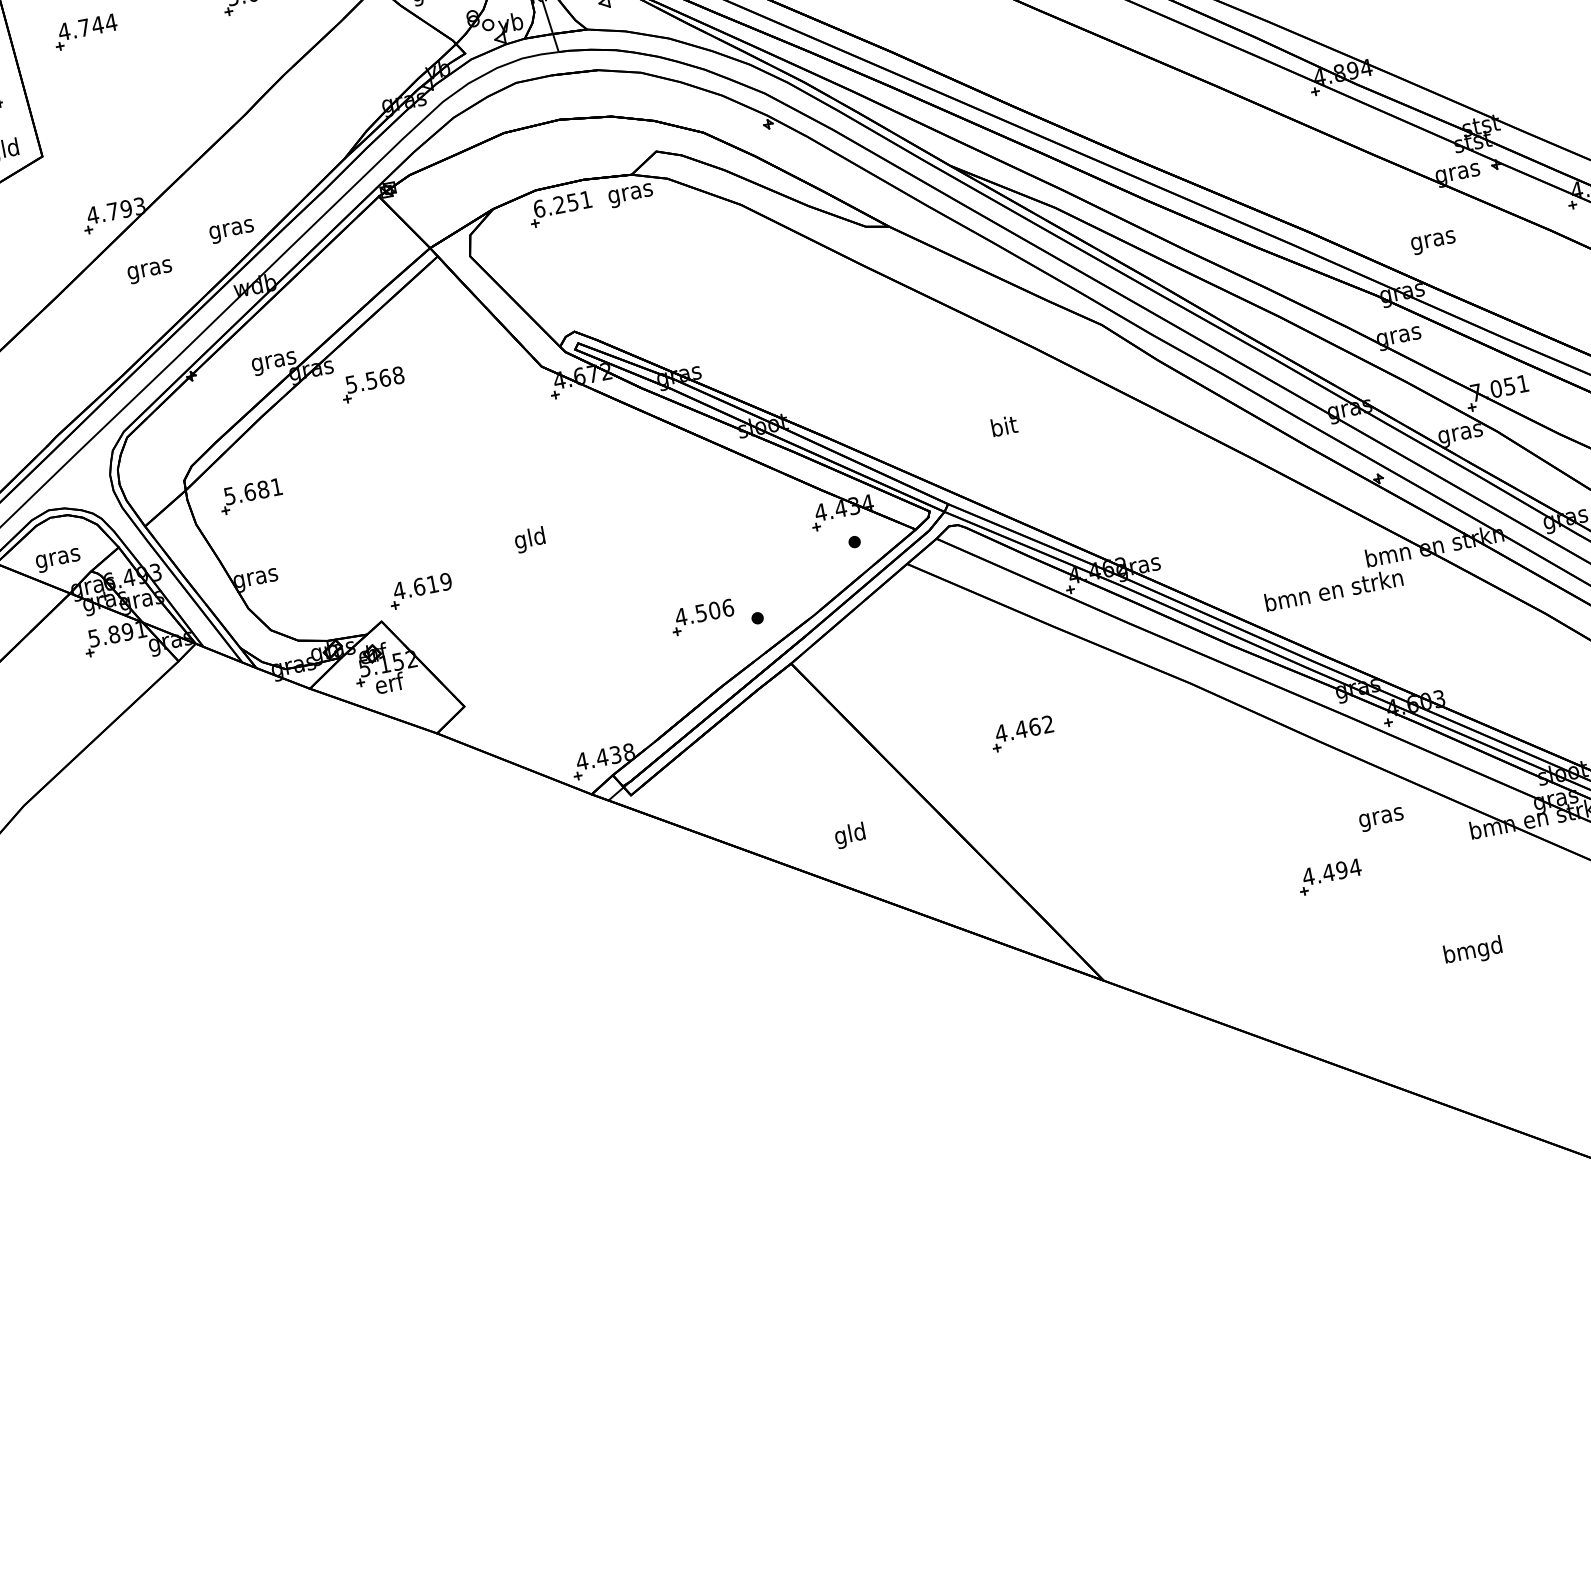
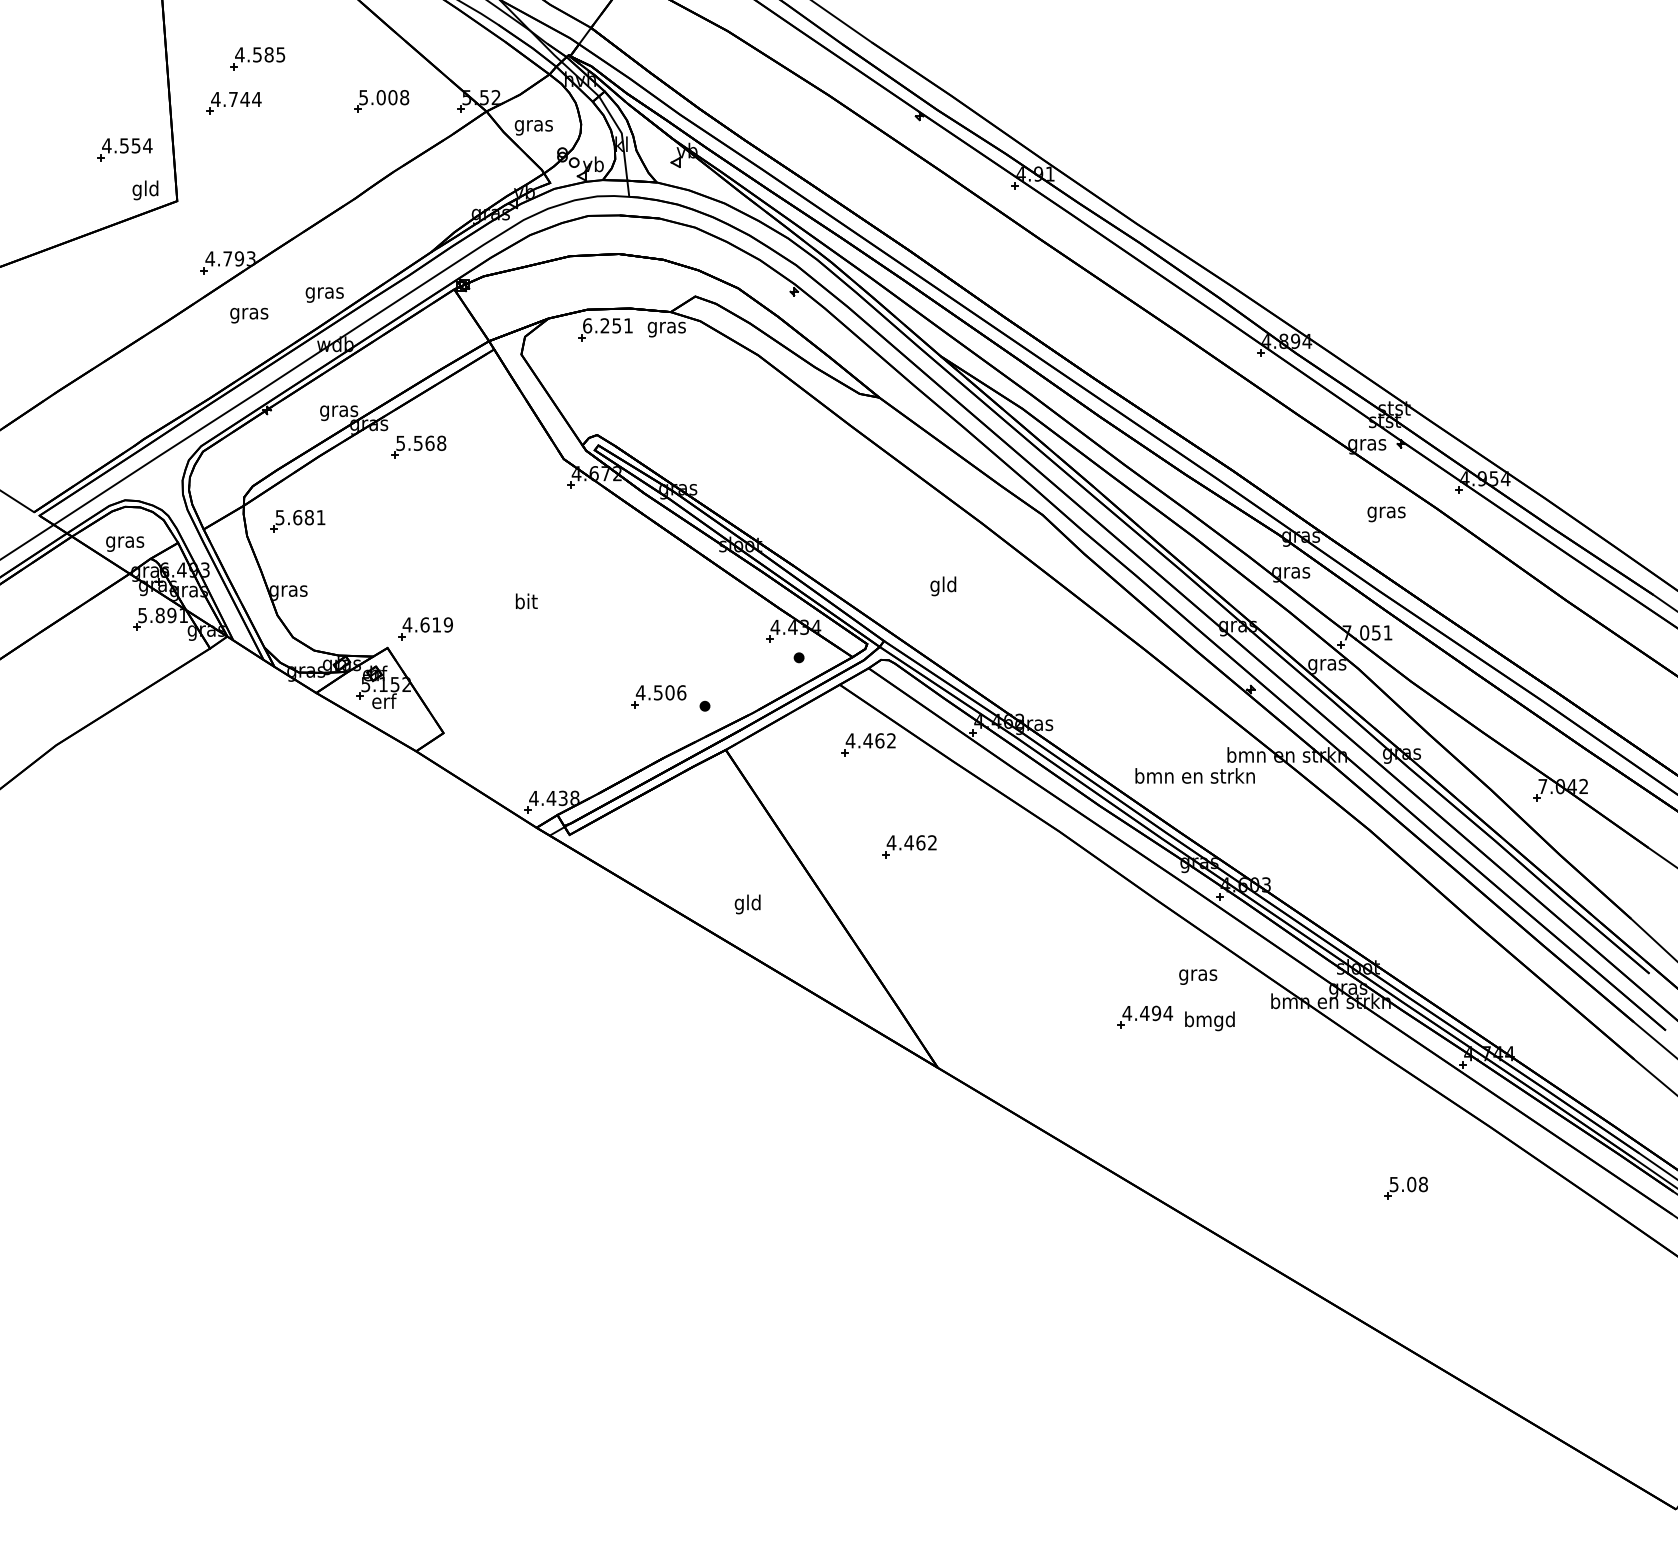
text: (1433, 242) -> (1386, 514), moved
text: (1004, 428) -> (943, 586), bit -> gld
text: (529, 540) -> (525, 603), gld -> bit
part: (953, 625) -> (868, 744), added
text: (1472, 951) -> (1209, 1021), moved

